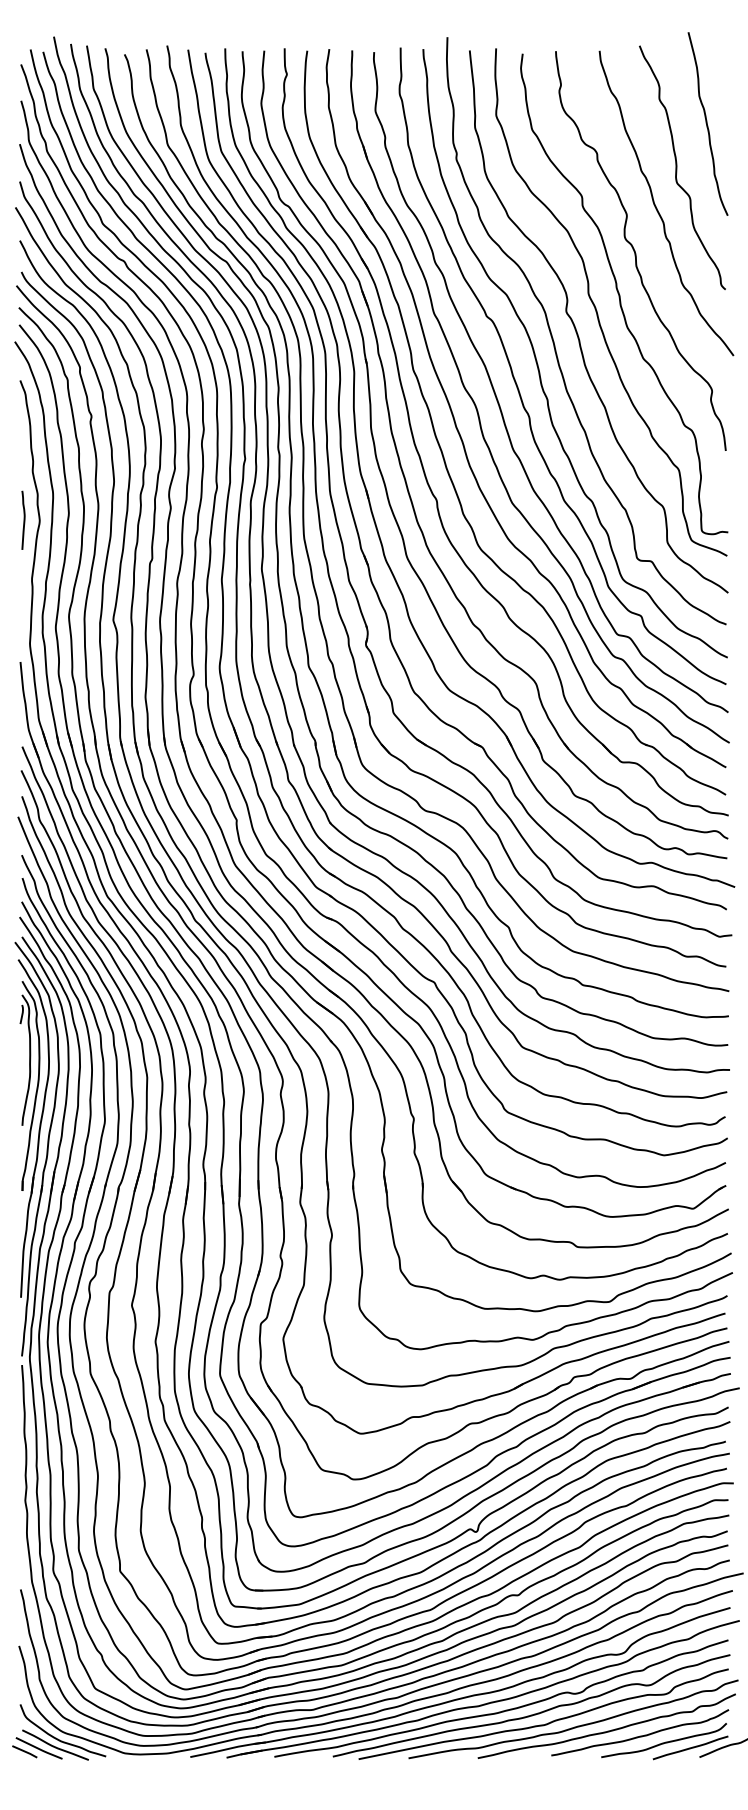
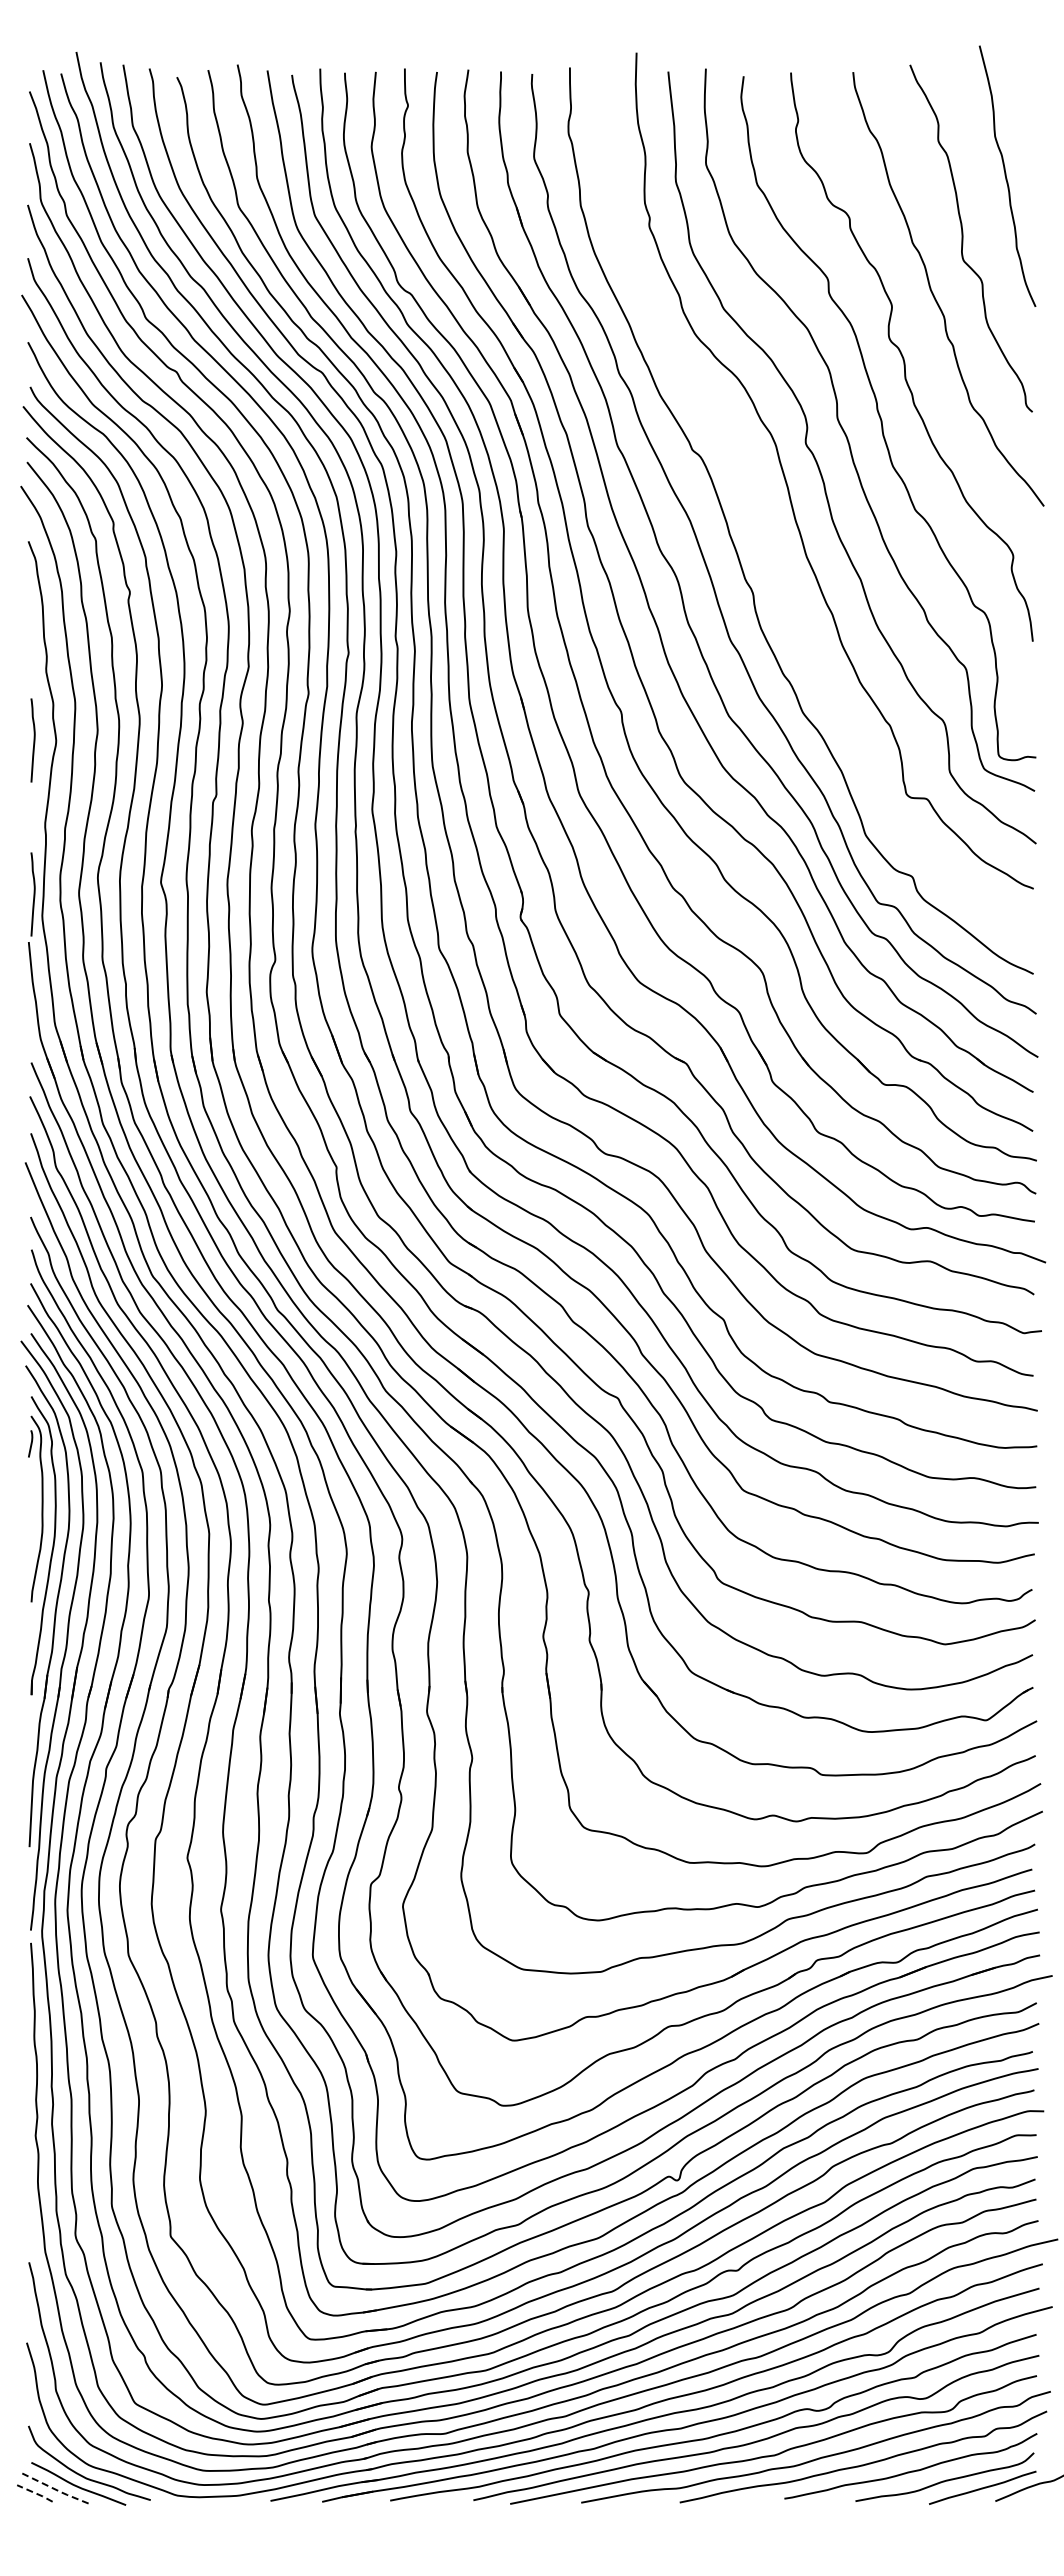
curve: (538, 363) -> (765, 517), removed
curve: (23, 628) -> (33, 894), added
line: (39, 1749) -> (56, 2490), solid -> dashed
line: (25, 1751) -> (35, 2493), solid -> dashed

